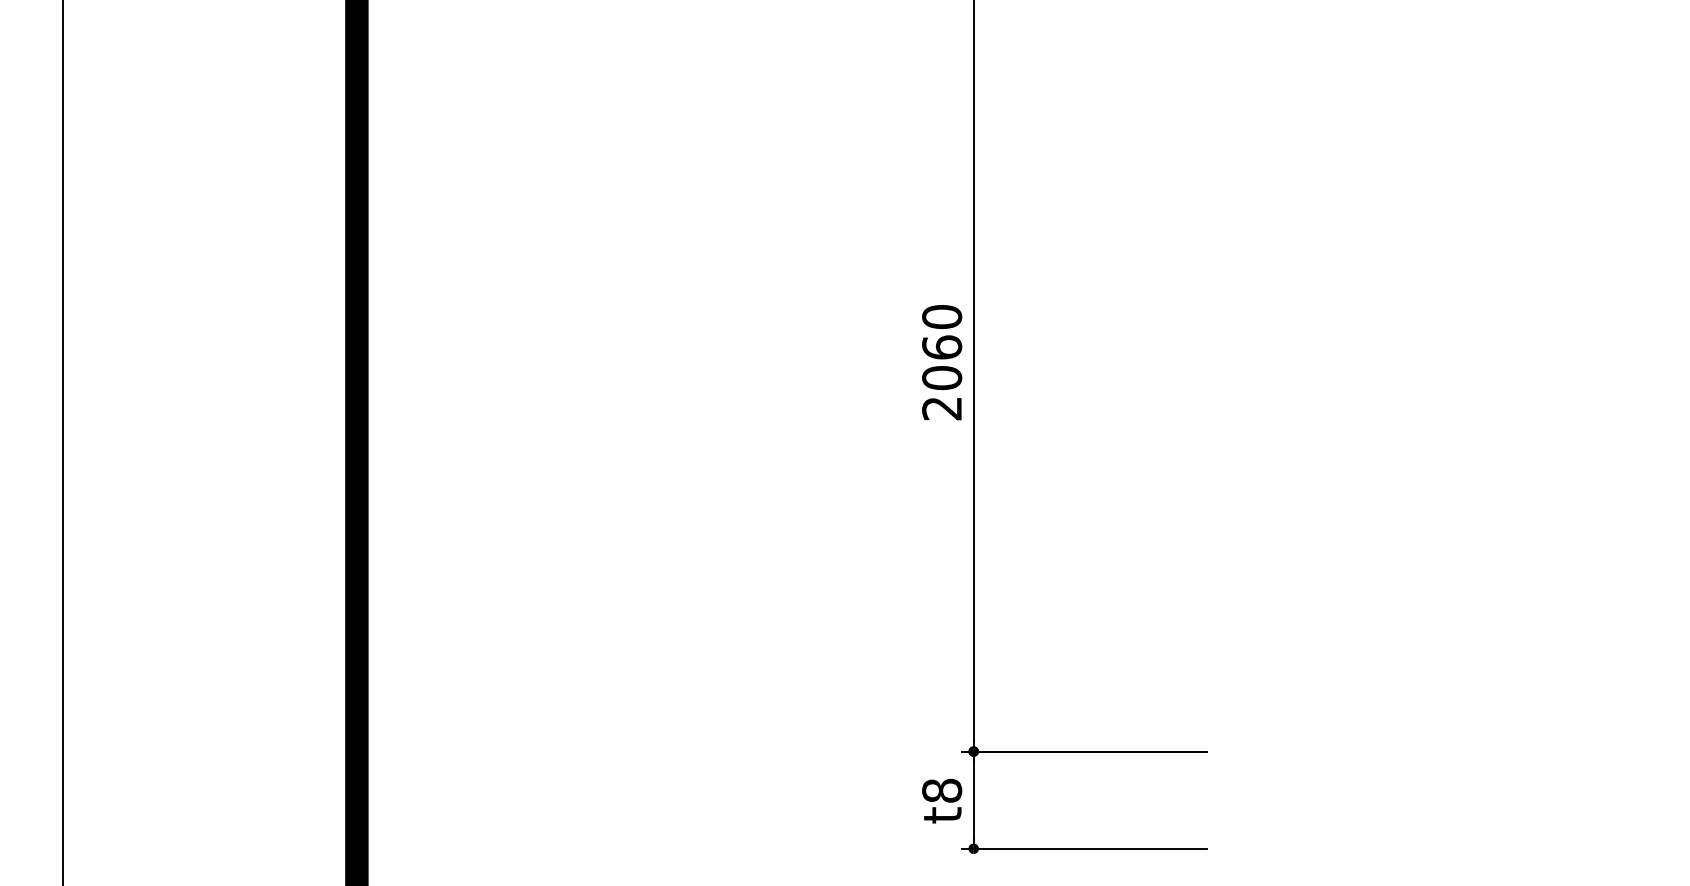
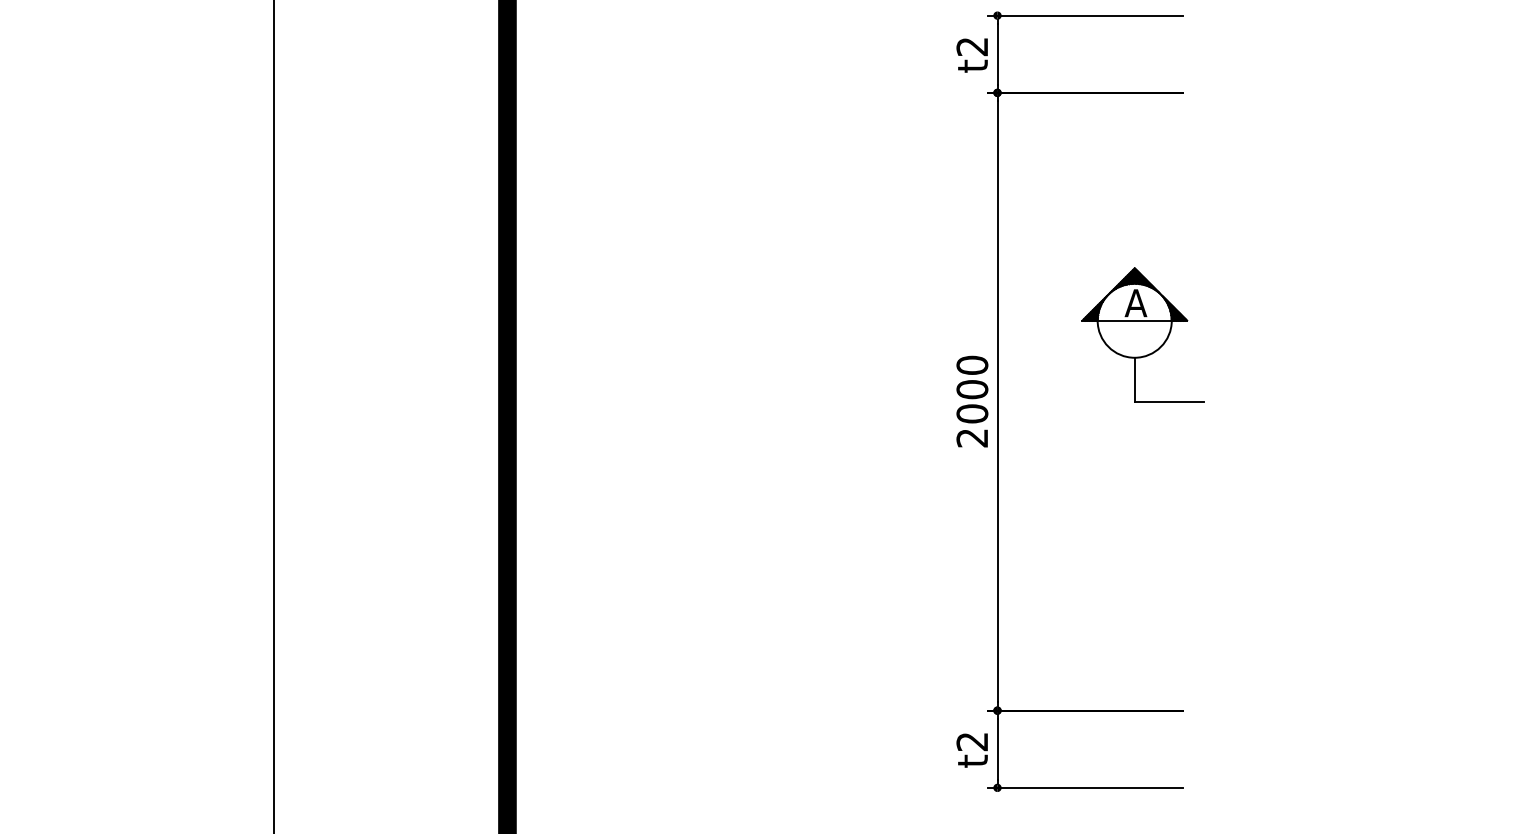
part: (1156, 278) -> (1142, 334), added
text: (942, 347) -> (972, 389), 2060 -> 2000
text: (942, 790) -> (972, 741), t8 -> t2

